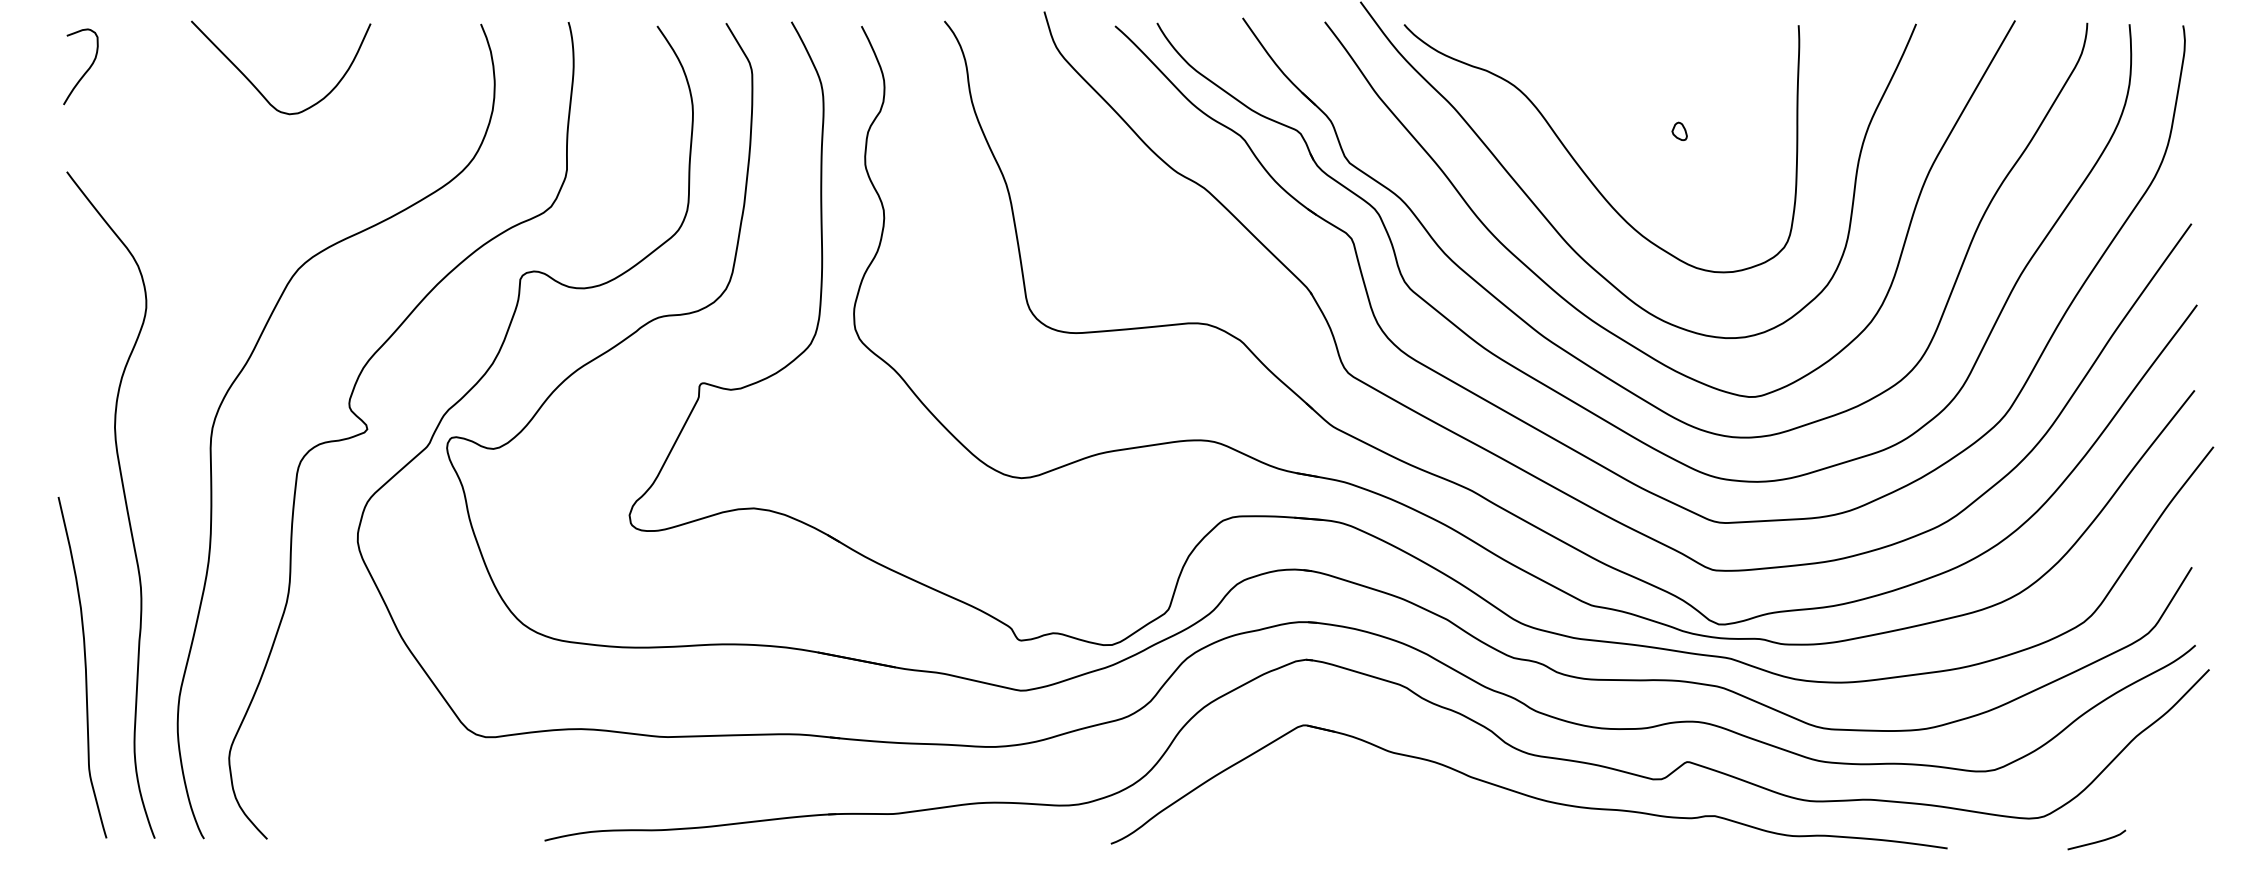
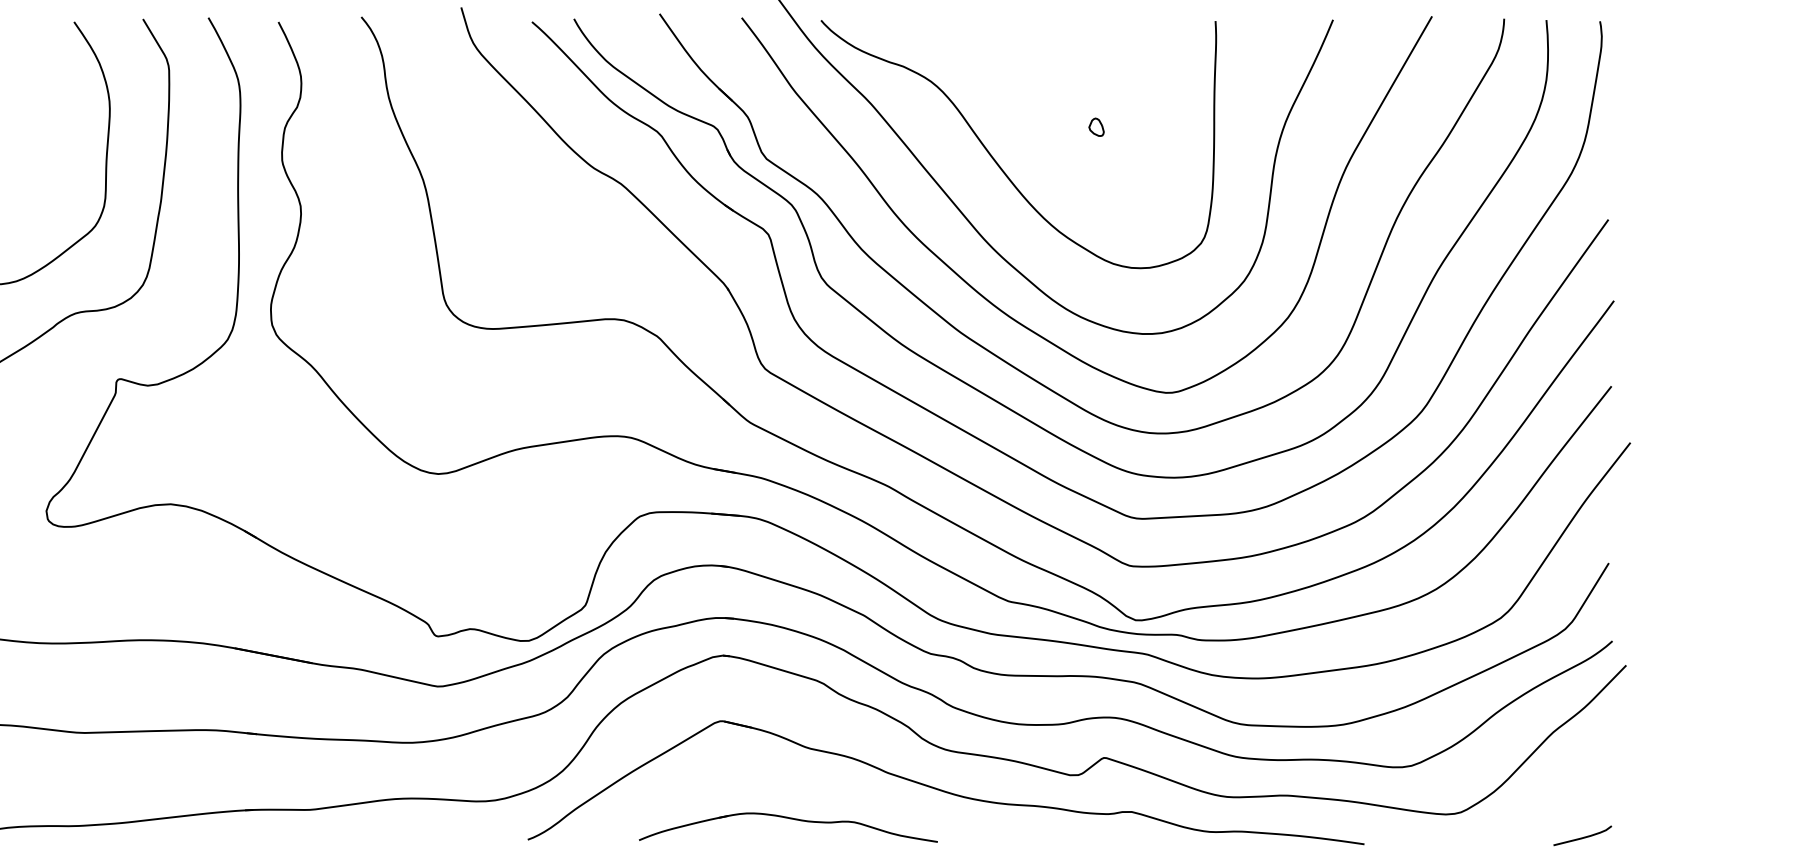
part: (1372, 823) -> (789, 819), added
curve: (2096, 841) -> (1582, 837), moved

